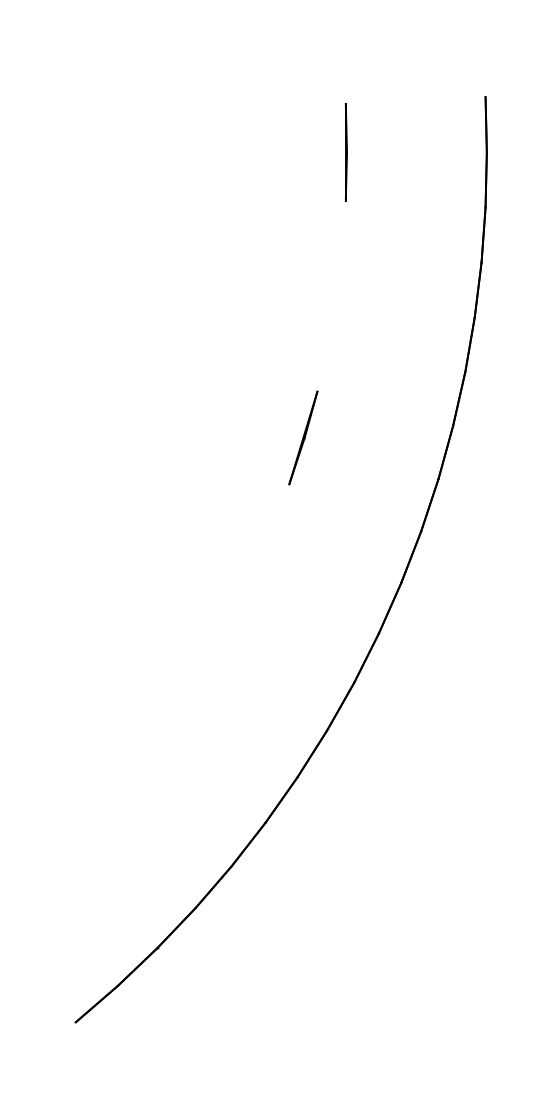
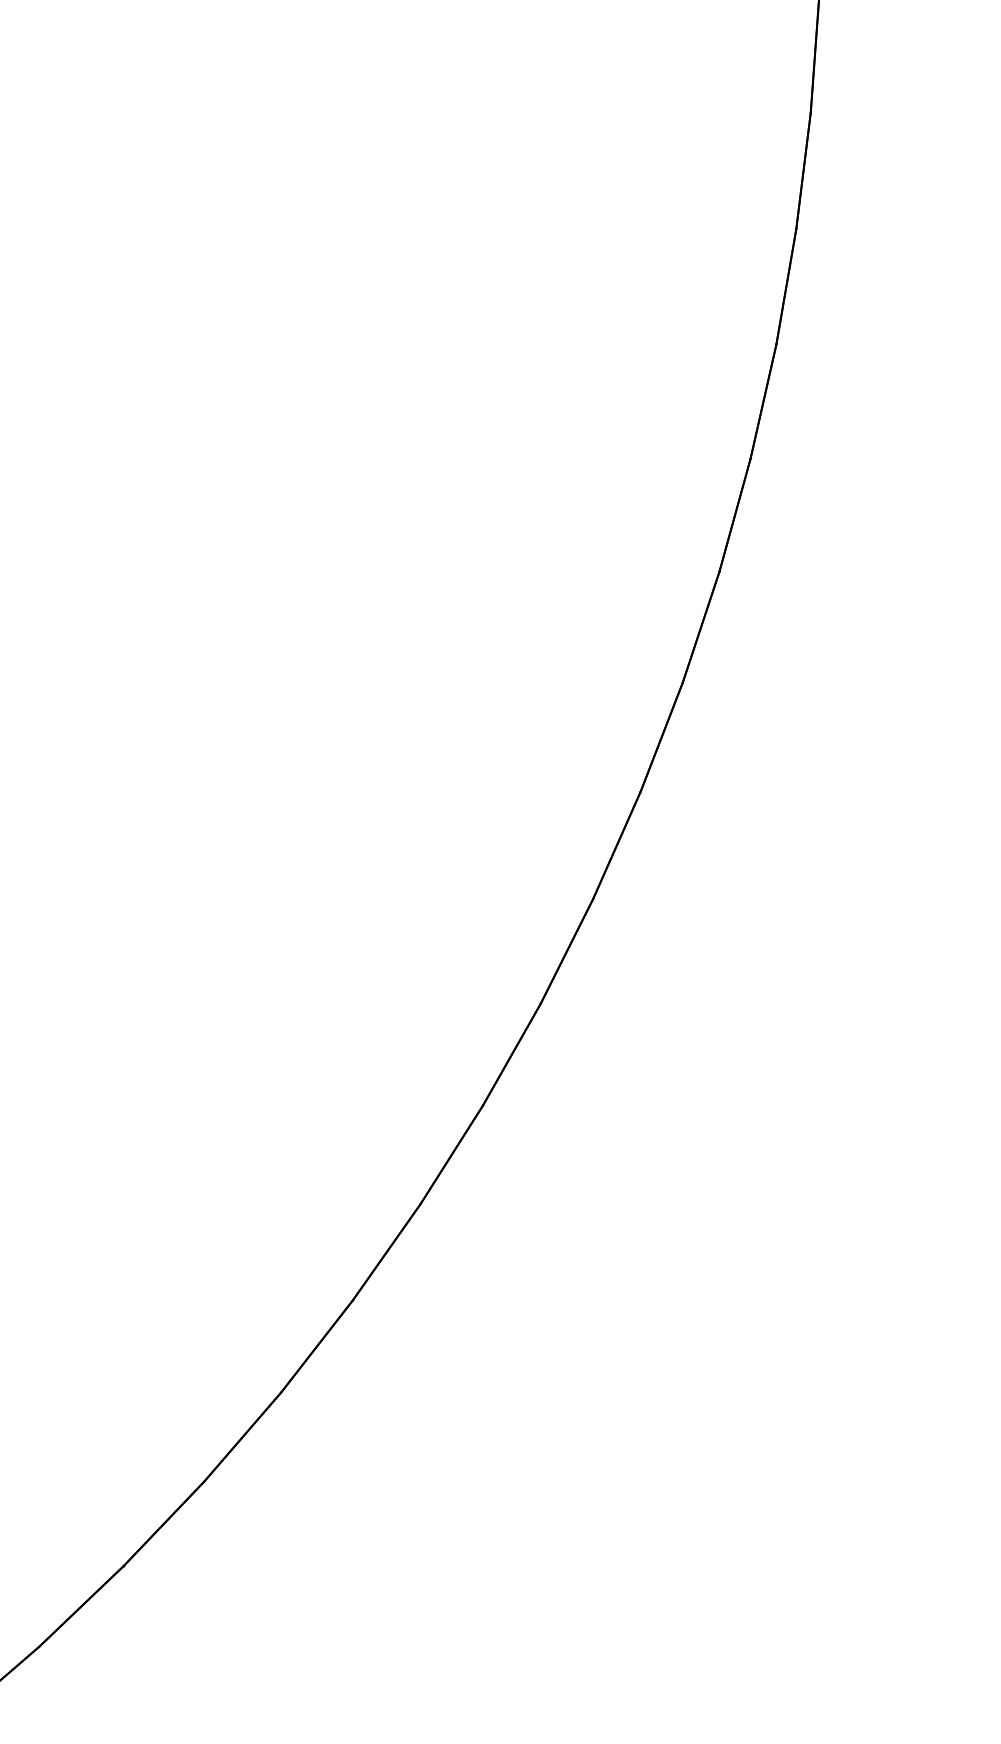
line: (303, 437) -> (433, 483), removed

